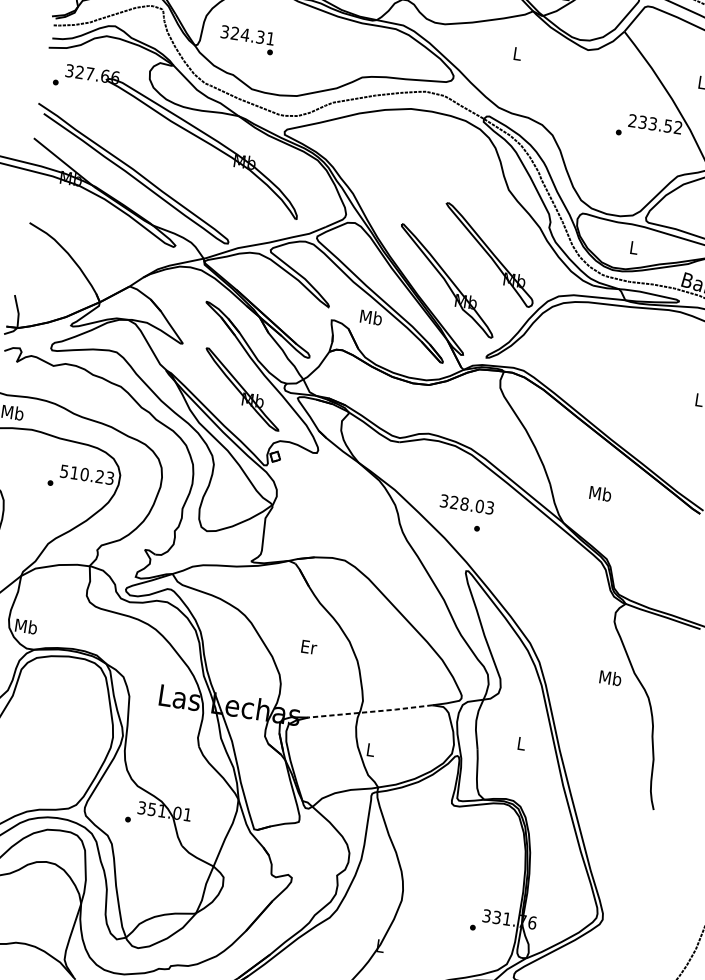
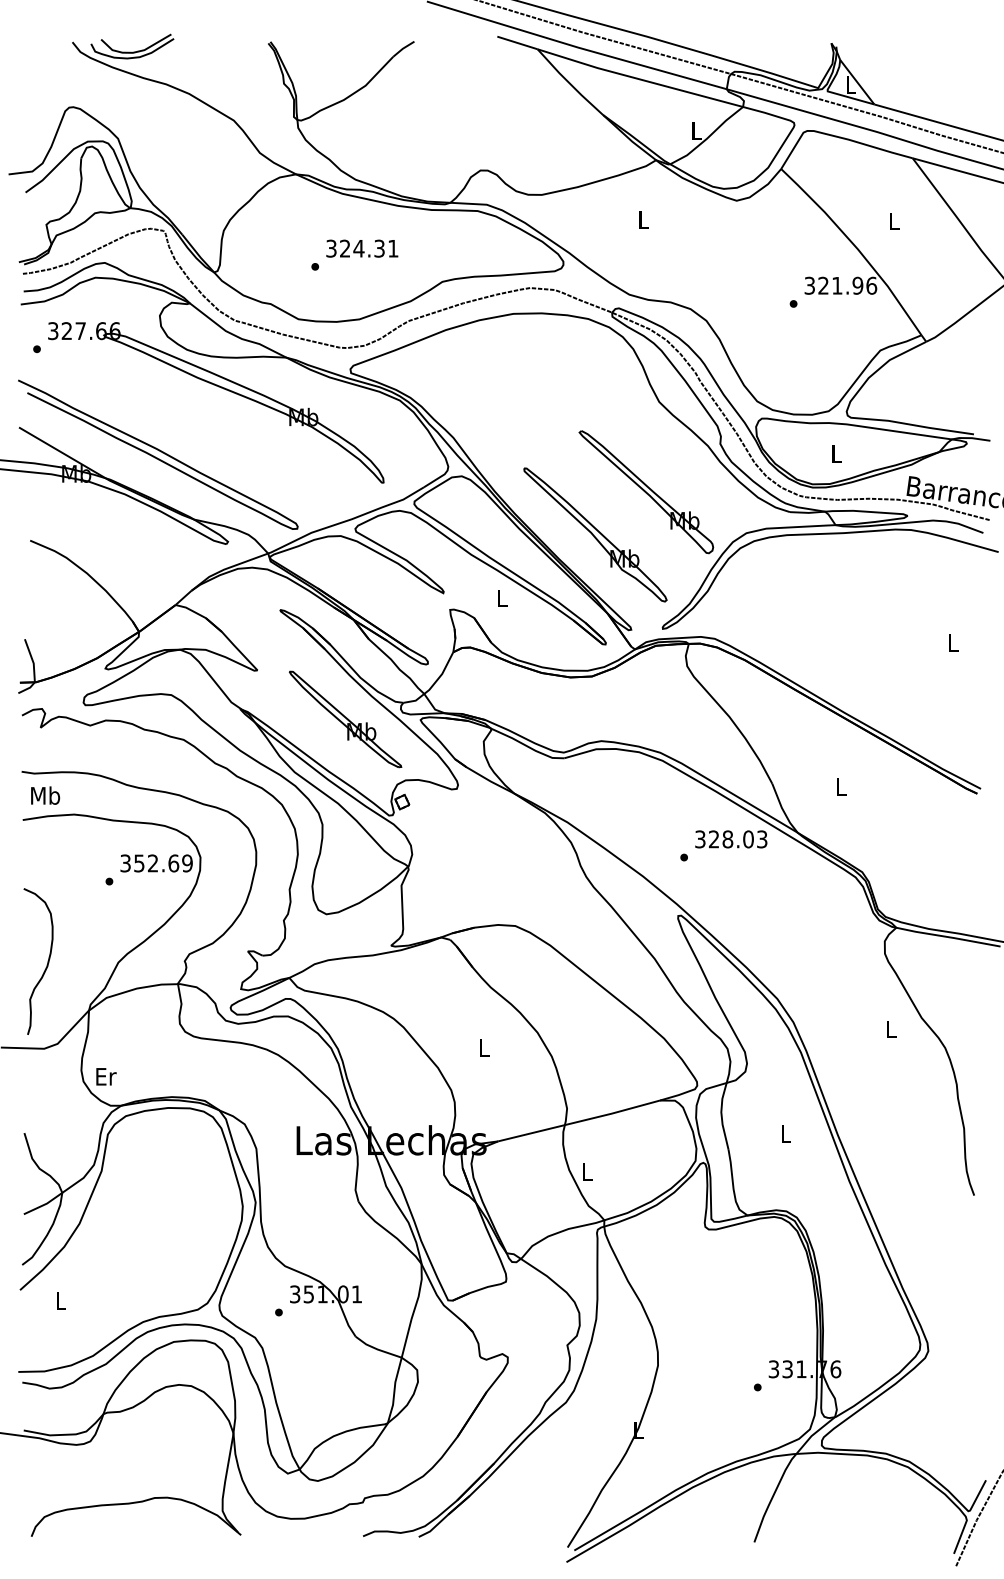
text: (247, 35) -> (362, 248), moved
text: (655, 124) -> (840, 285), 233.52 -> 321.96
text: (370, 317) -> (501, 598), Mb -> L
text: (87, 474) -> (156, 863), 510.23 -> 352.69
text: (600, 493) -> (840, 786), Mb -> L
text: (467, 504) -> (731, 839), moved
text: (26, 626) -> (105, 1076), Mb -> Er
text: (309, 646) -> (485, 1047), Er -> L
text: (610, 678) -> (890, 1029), Mb -> L
line: (370, 711) -> (579, 1121), dashed -> solid

